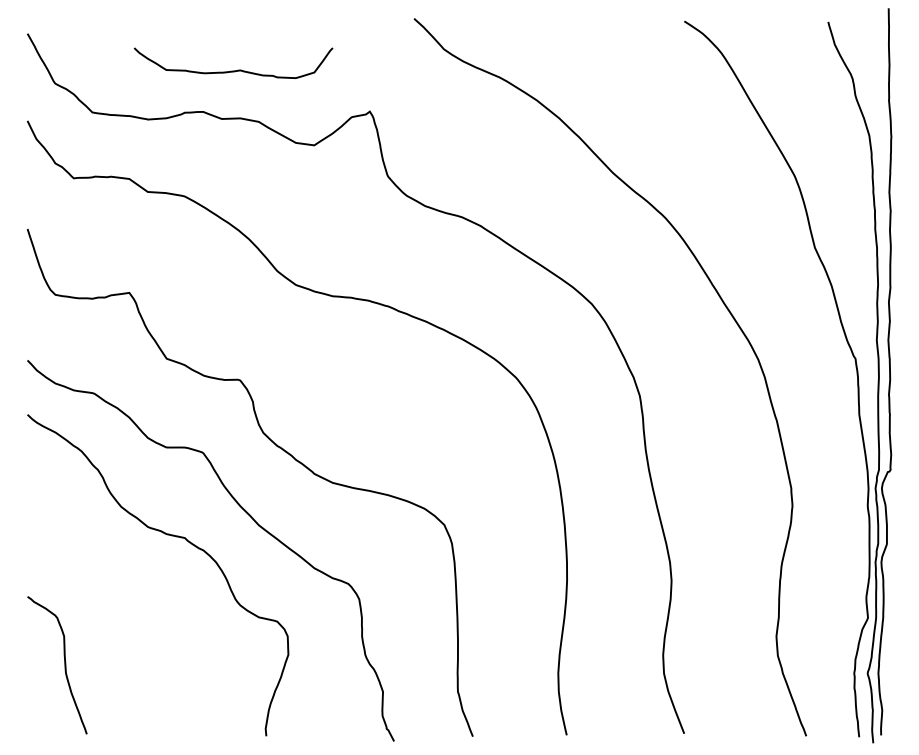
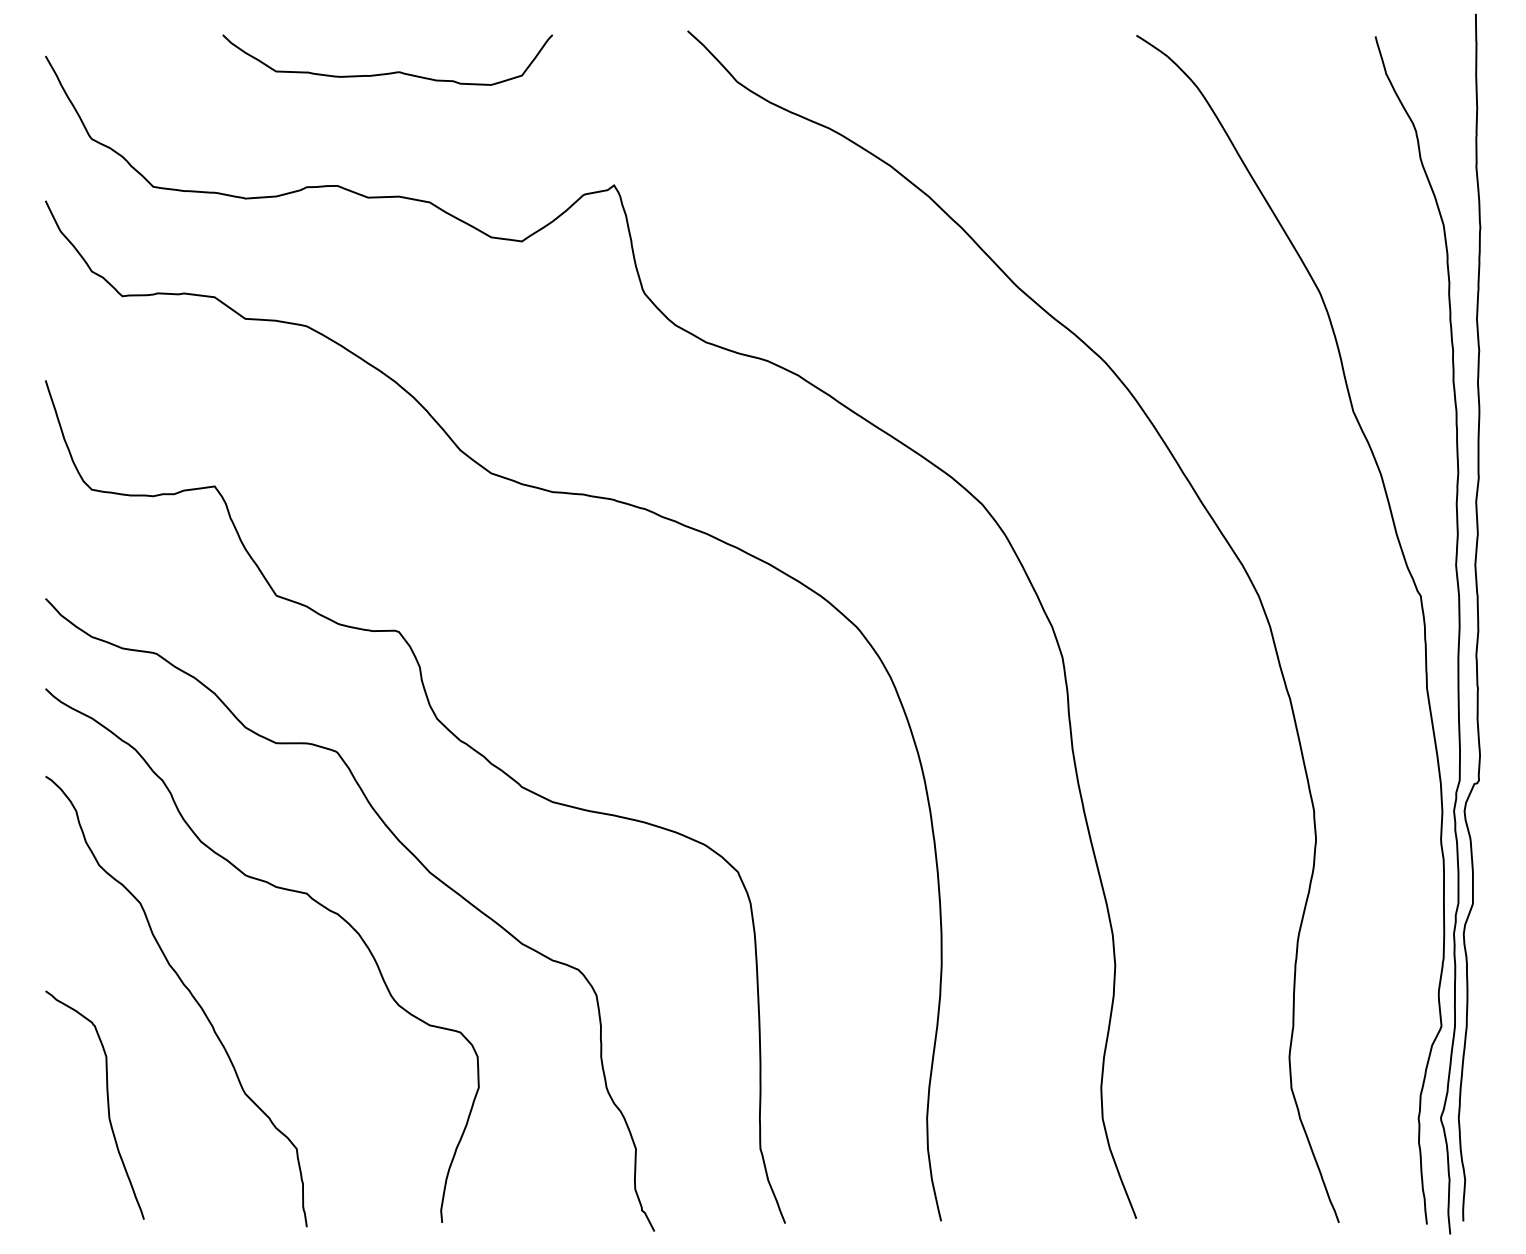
curve: (233, 70) -> (387, 72), moved
curve: (112, 596) -> (186, 990), added

